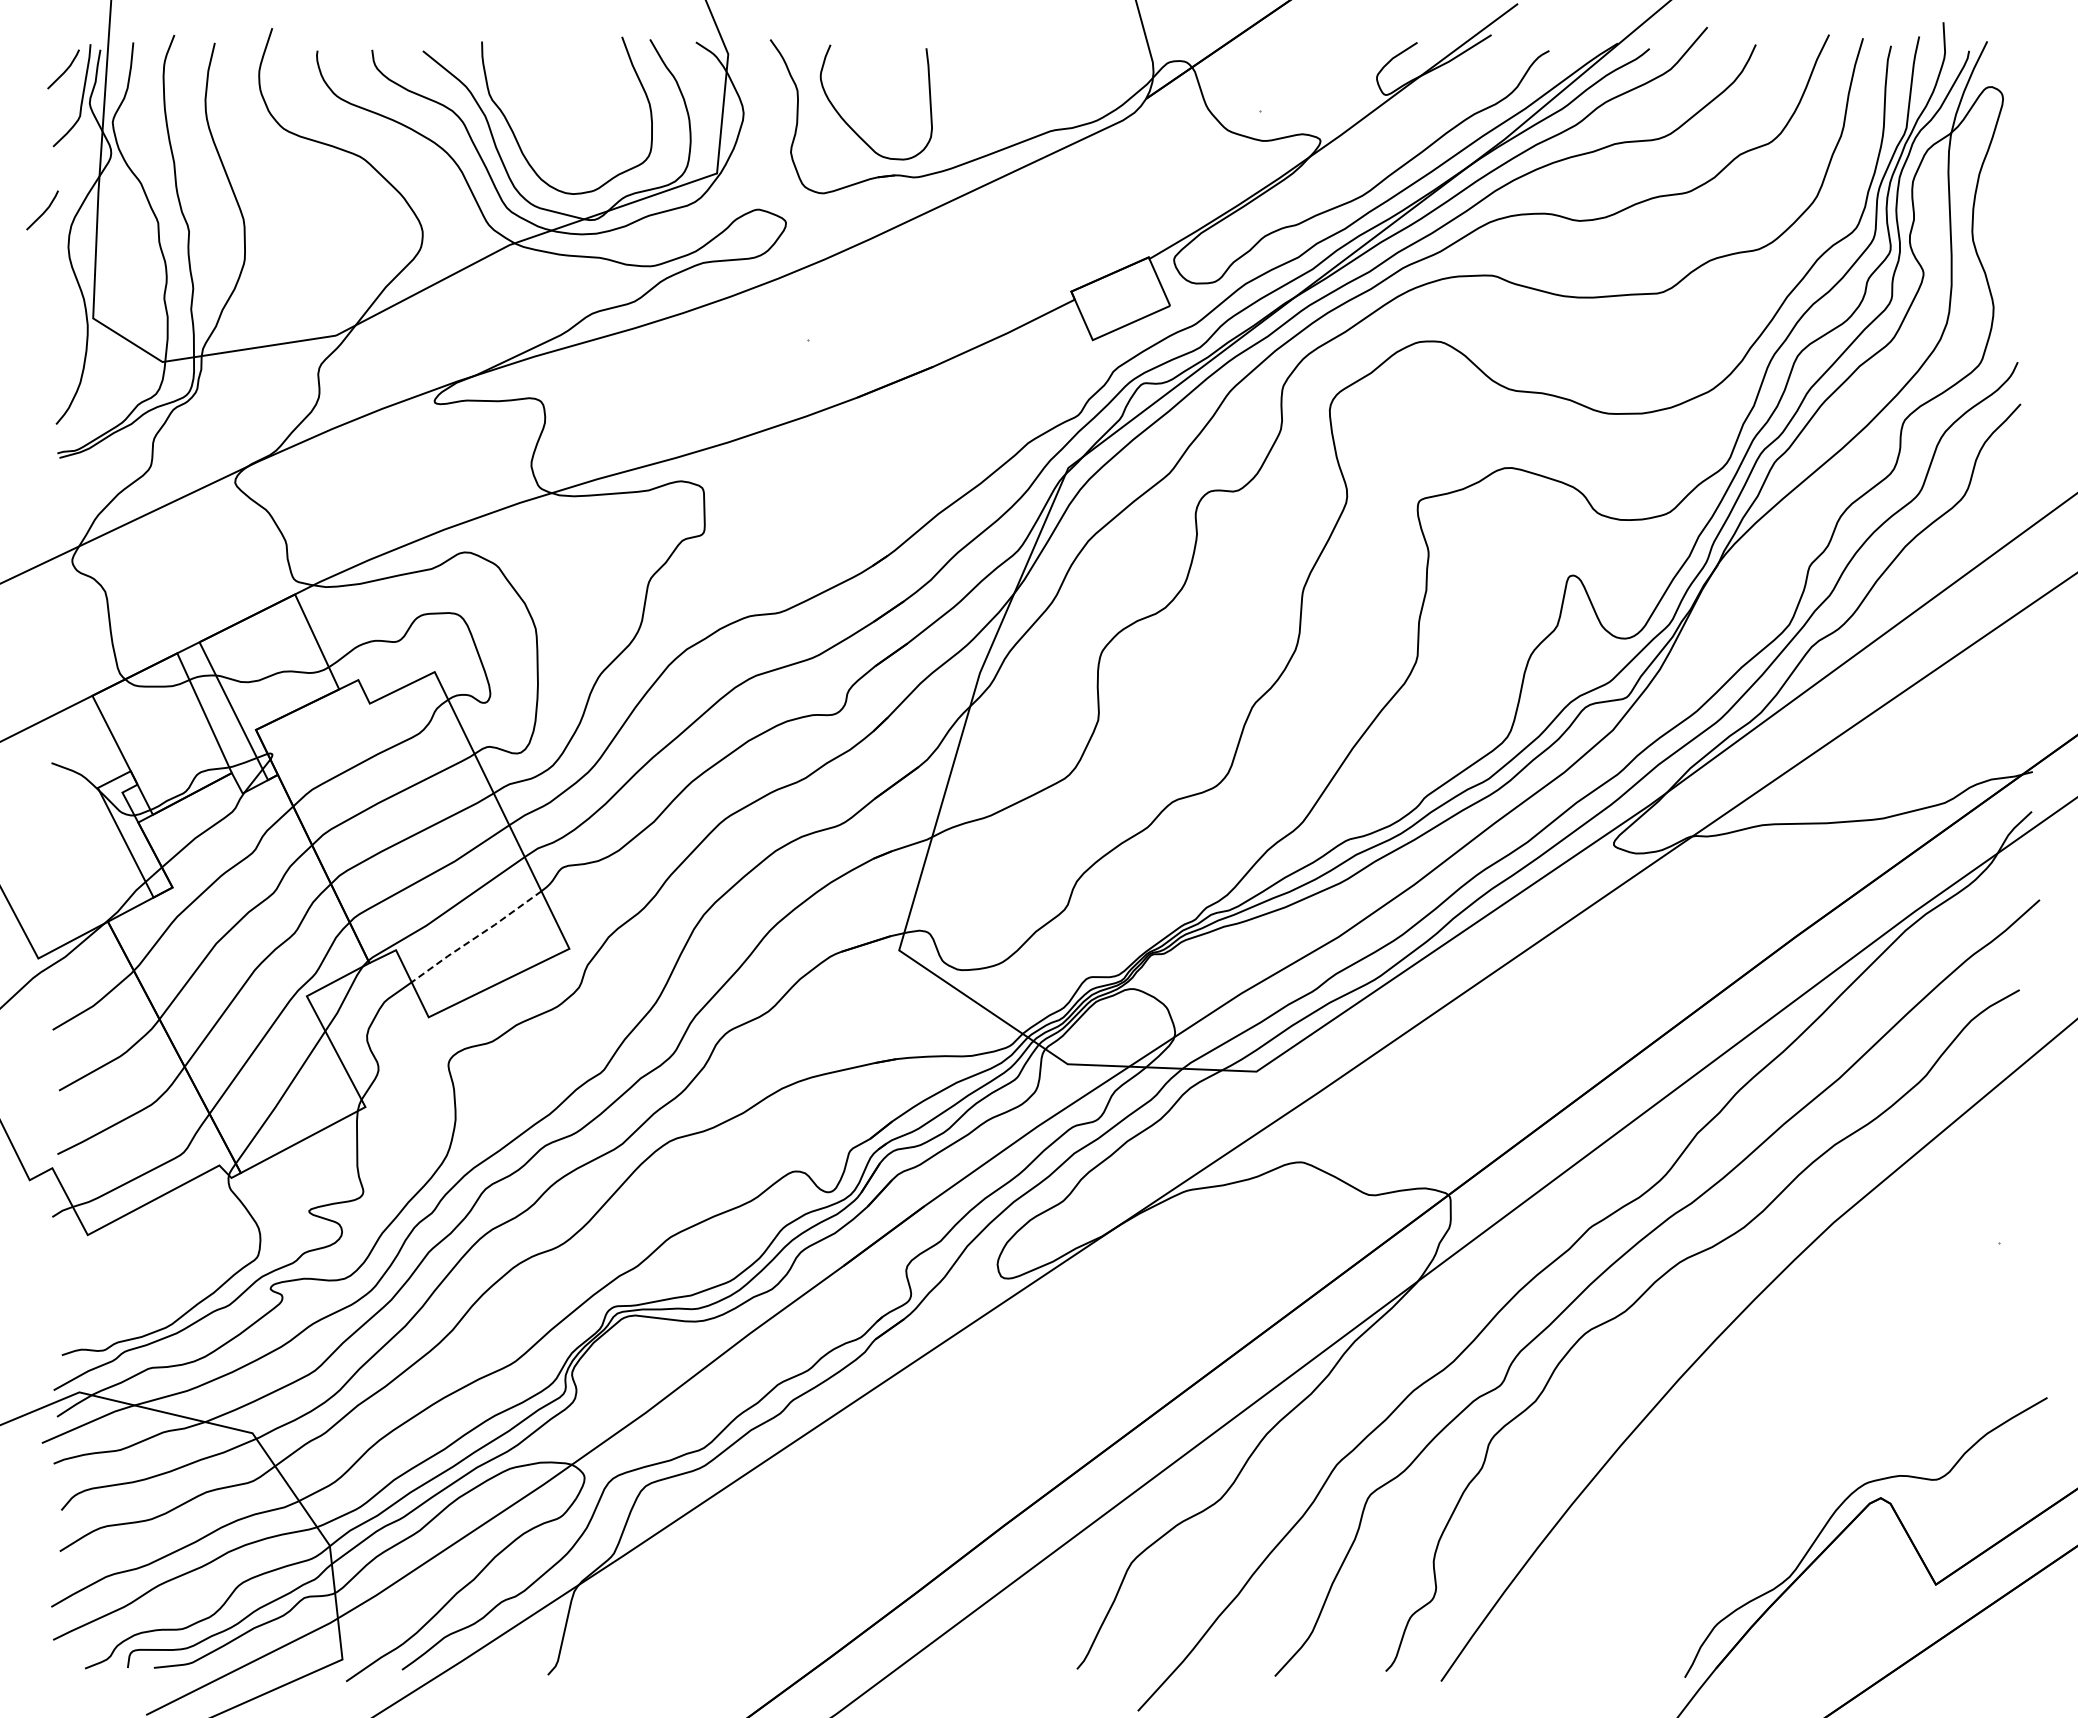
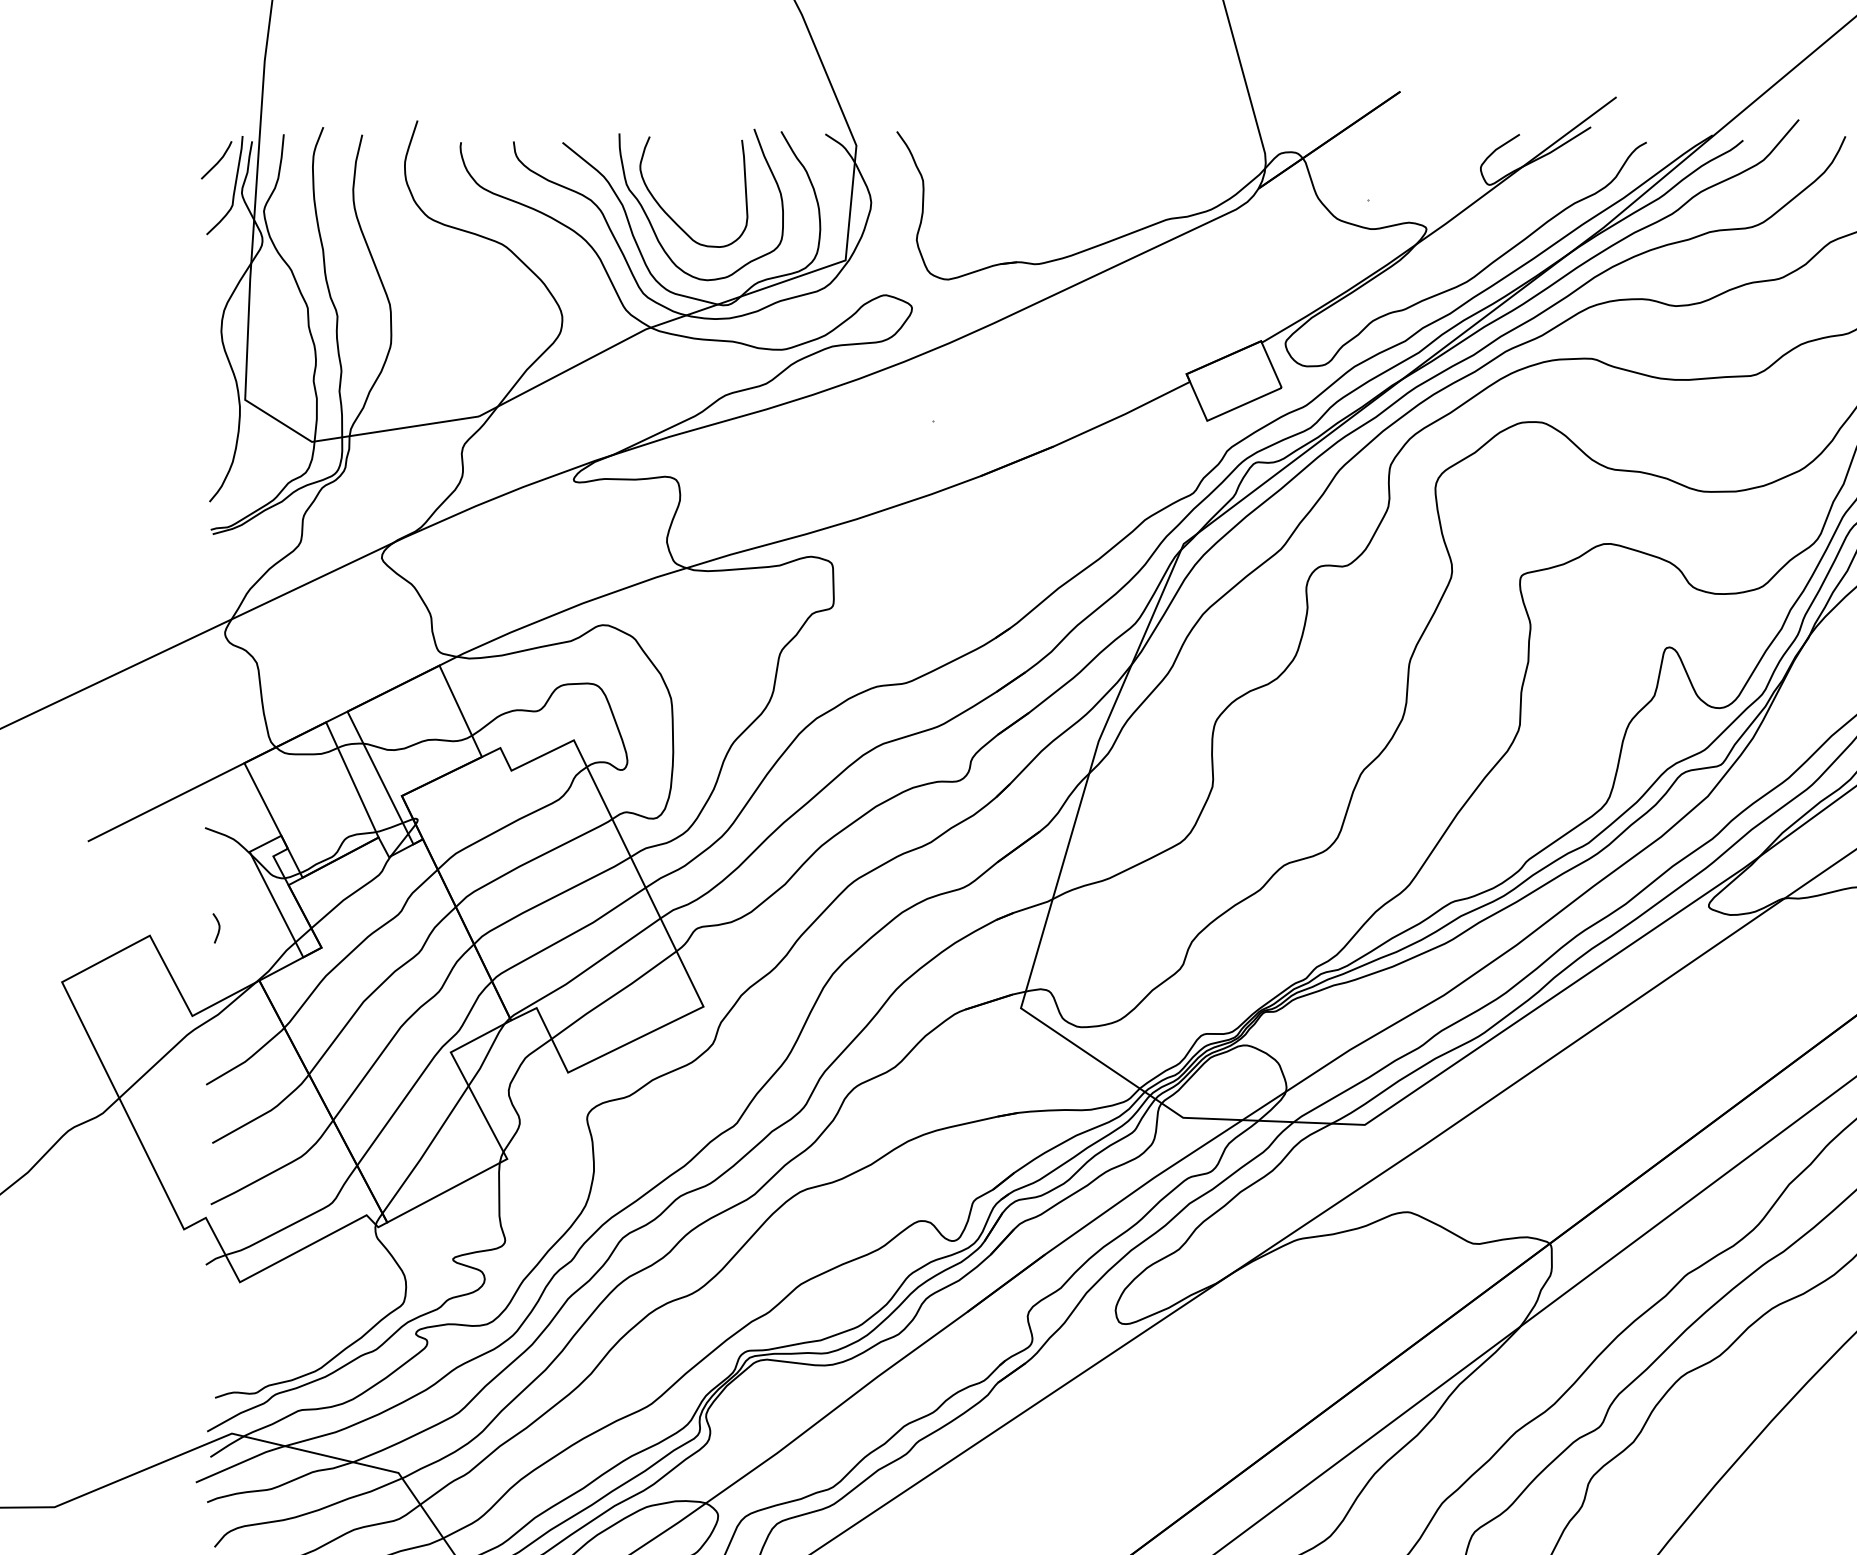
curve: (850, 126) -> (668, 215), moved
line: (43, 211) -> (197, 297), removed
curve: (65, 867) -> (218, 928), added
line: (476, 936) -> (614, 994), dashed -> solid

